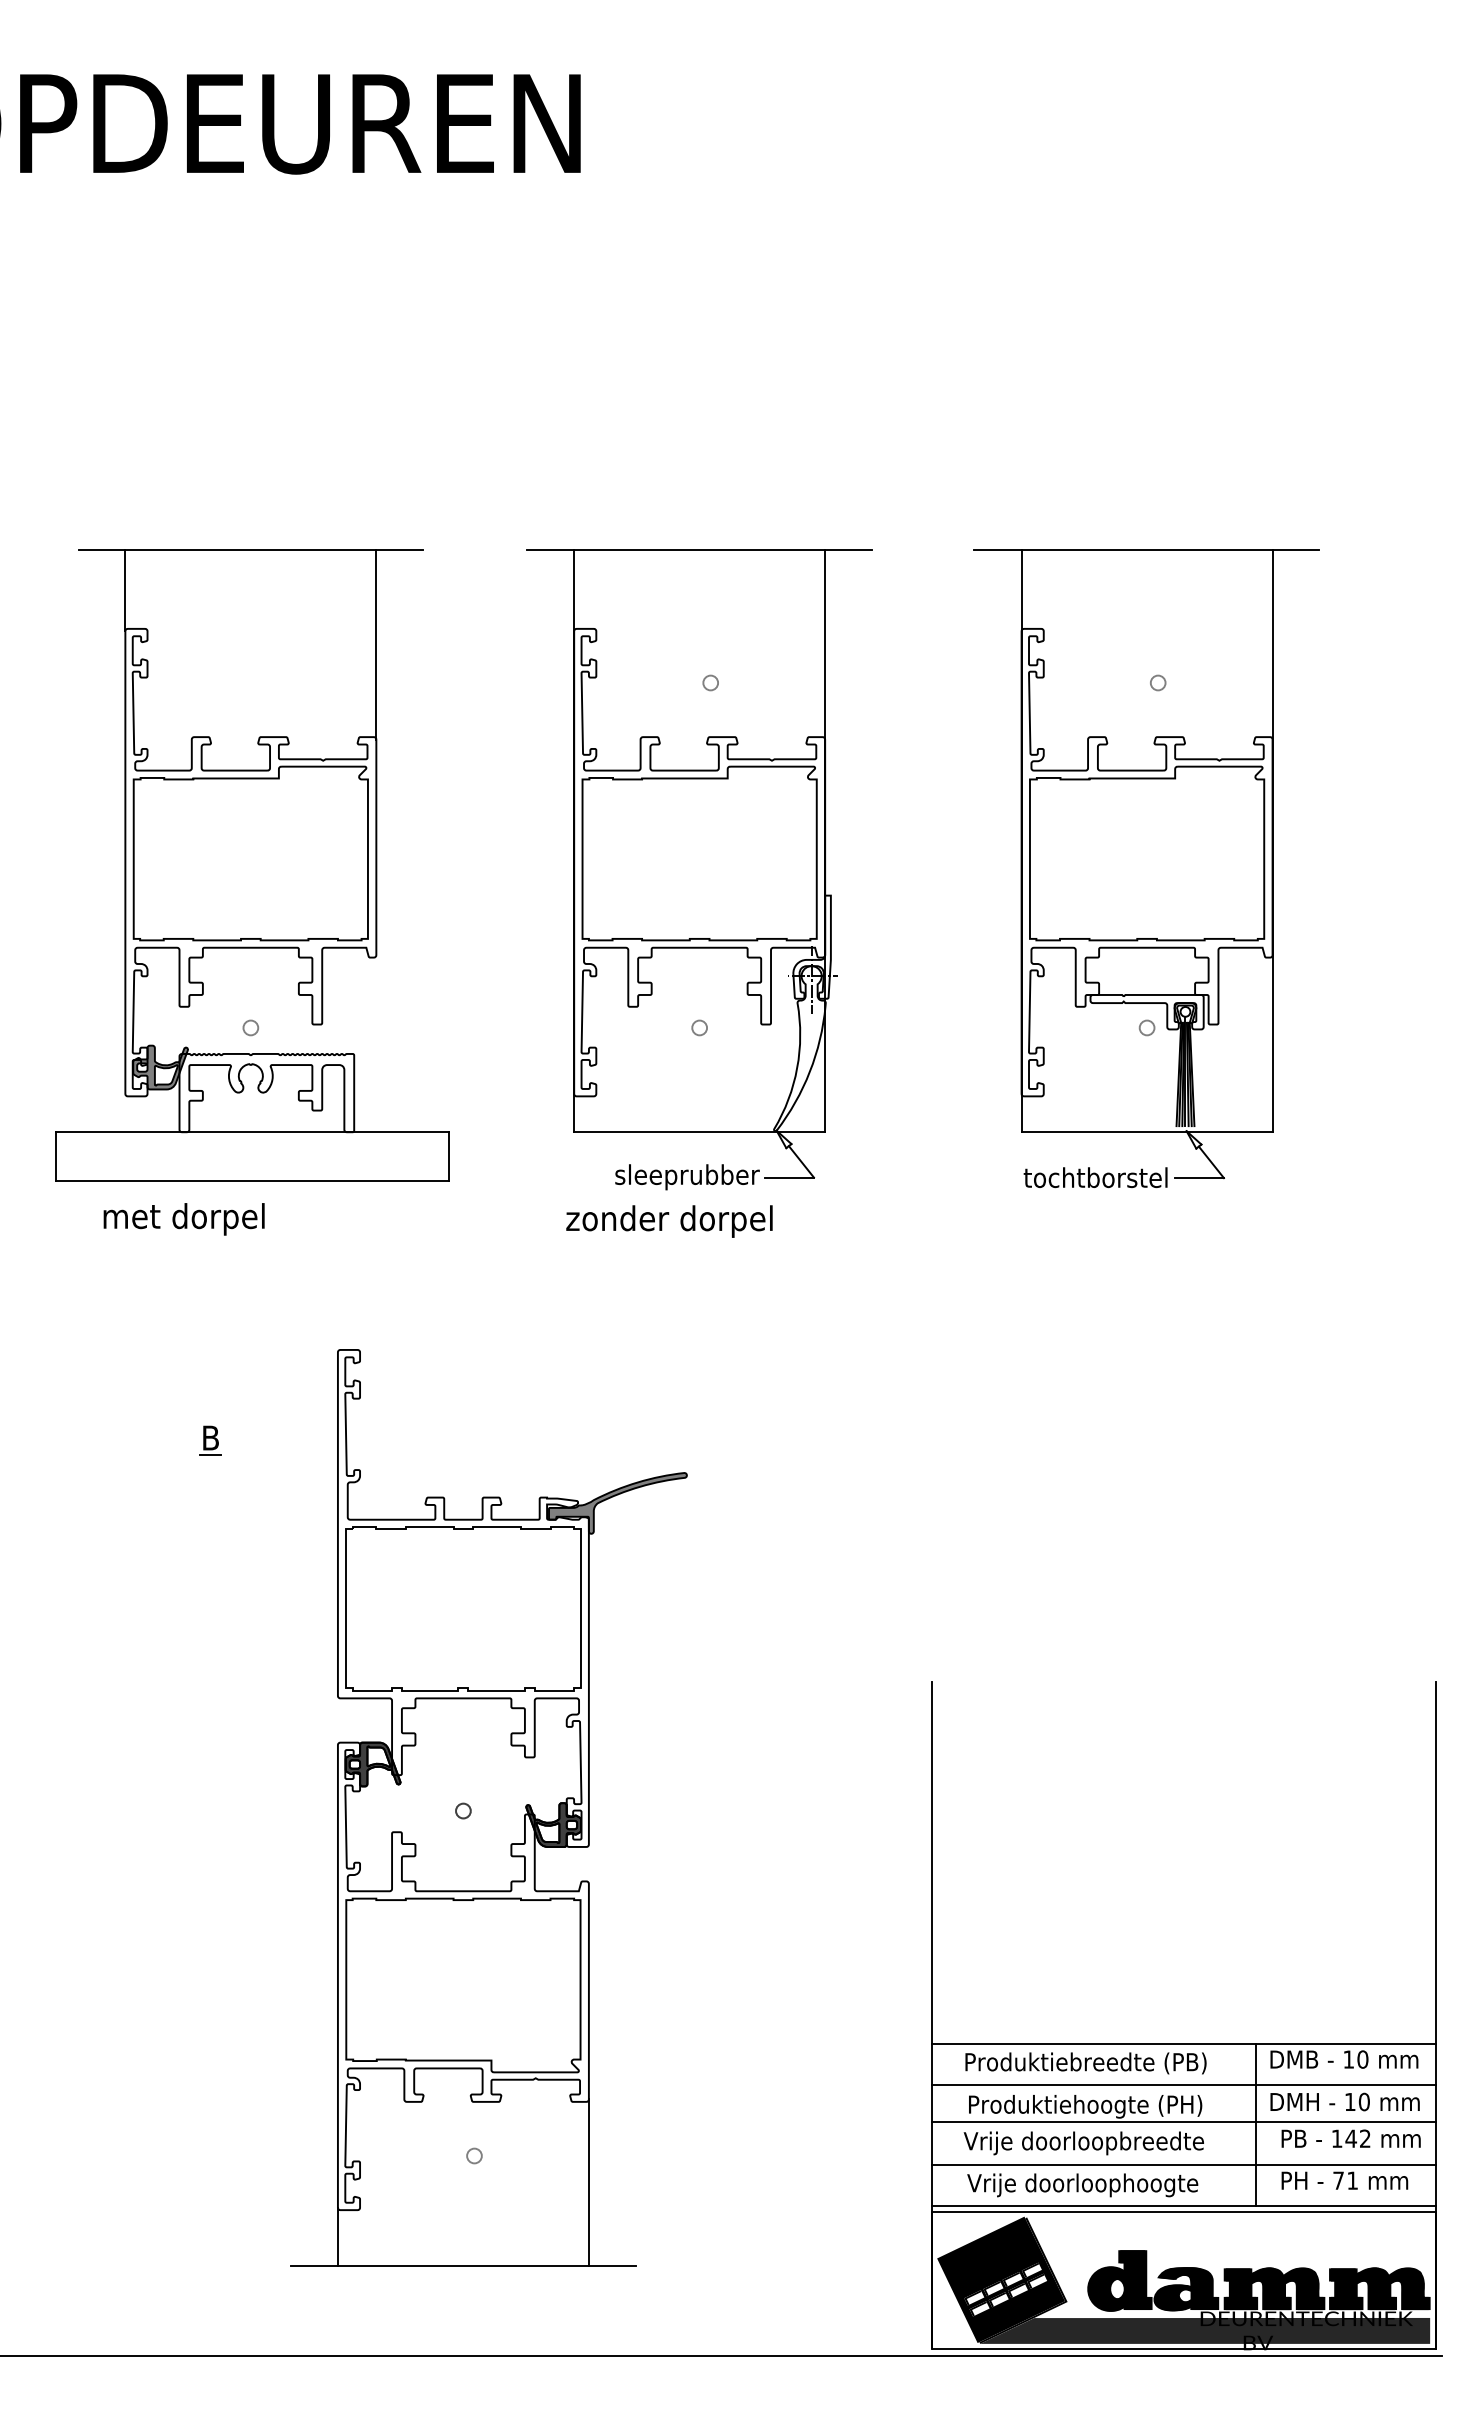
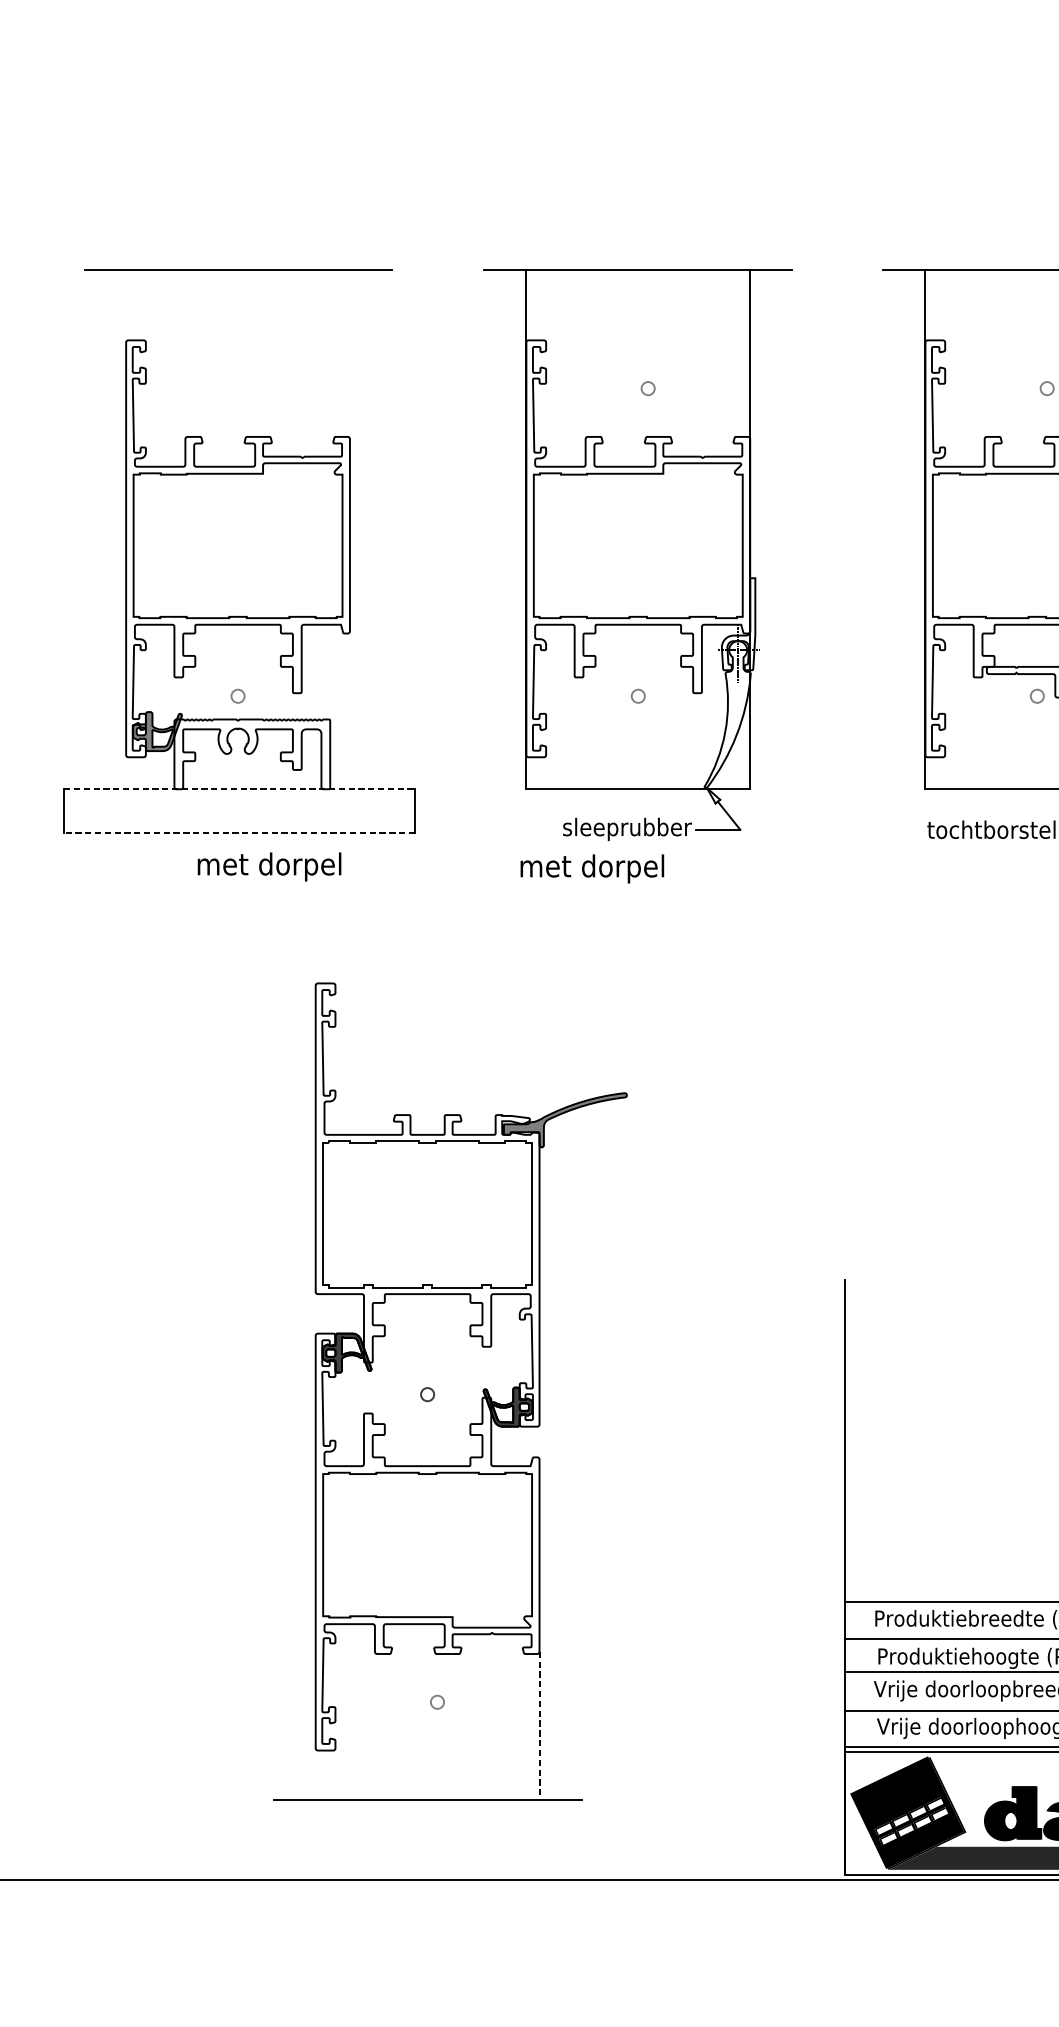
line: (125, 590) -> (126, 306), removed
line: (376, 644) -> (350, 354), removed
line: (252, 1131) -> (239, 788), solid -> dashed
line: (252, 1181) -> (239, 833), solid -> dashed
text: (183, 1219) -> (268, 867), moved
text: (669, 1221) -> (611, 868), zonder dorpel -> met dorpel
part: (210, 1440) -> (202, 1064), removed
line: (588, 2183) -> (539, 1726), solid -> dashed
line: (337, 2236) -> (315, 1774), removed

